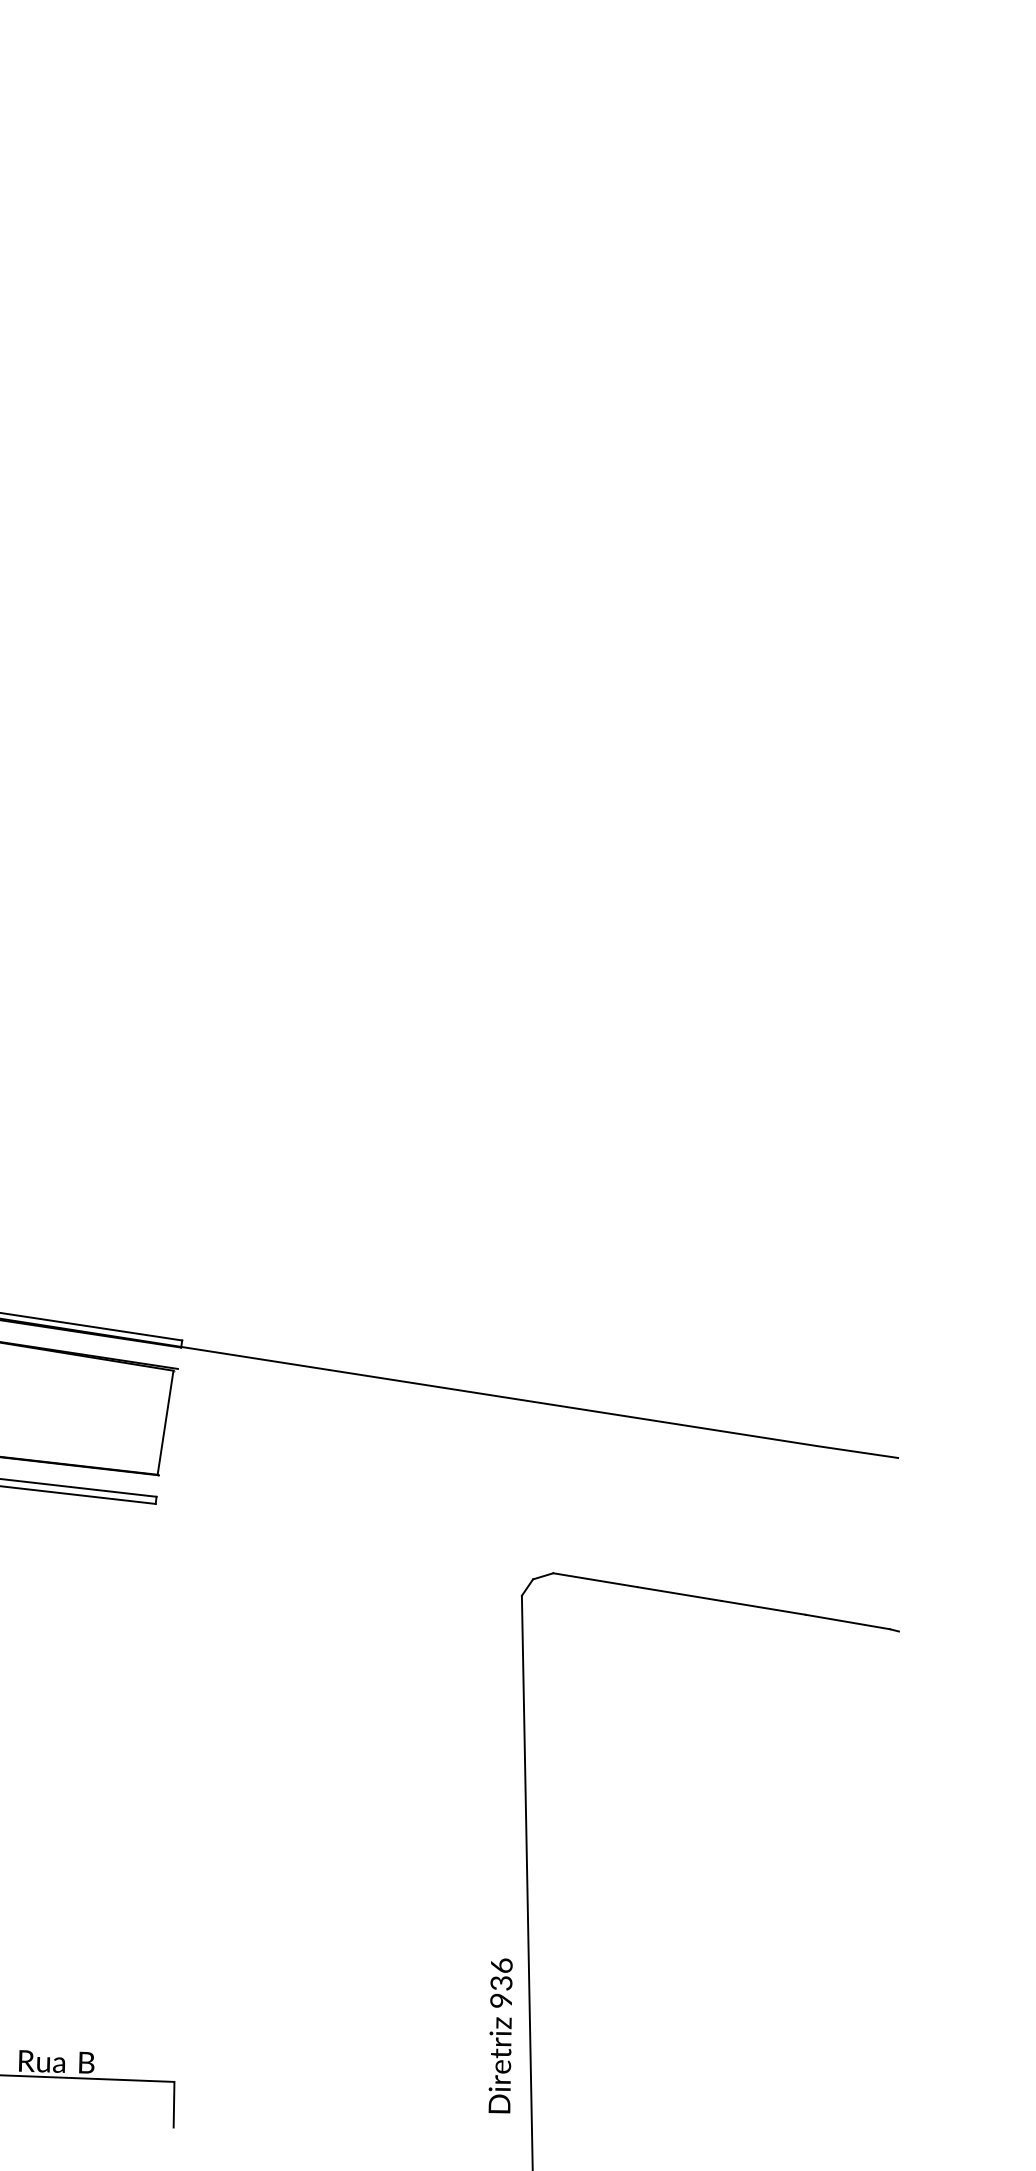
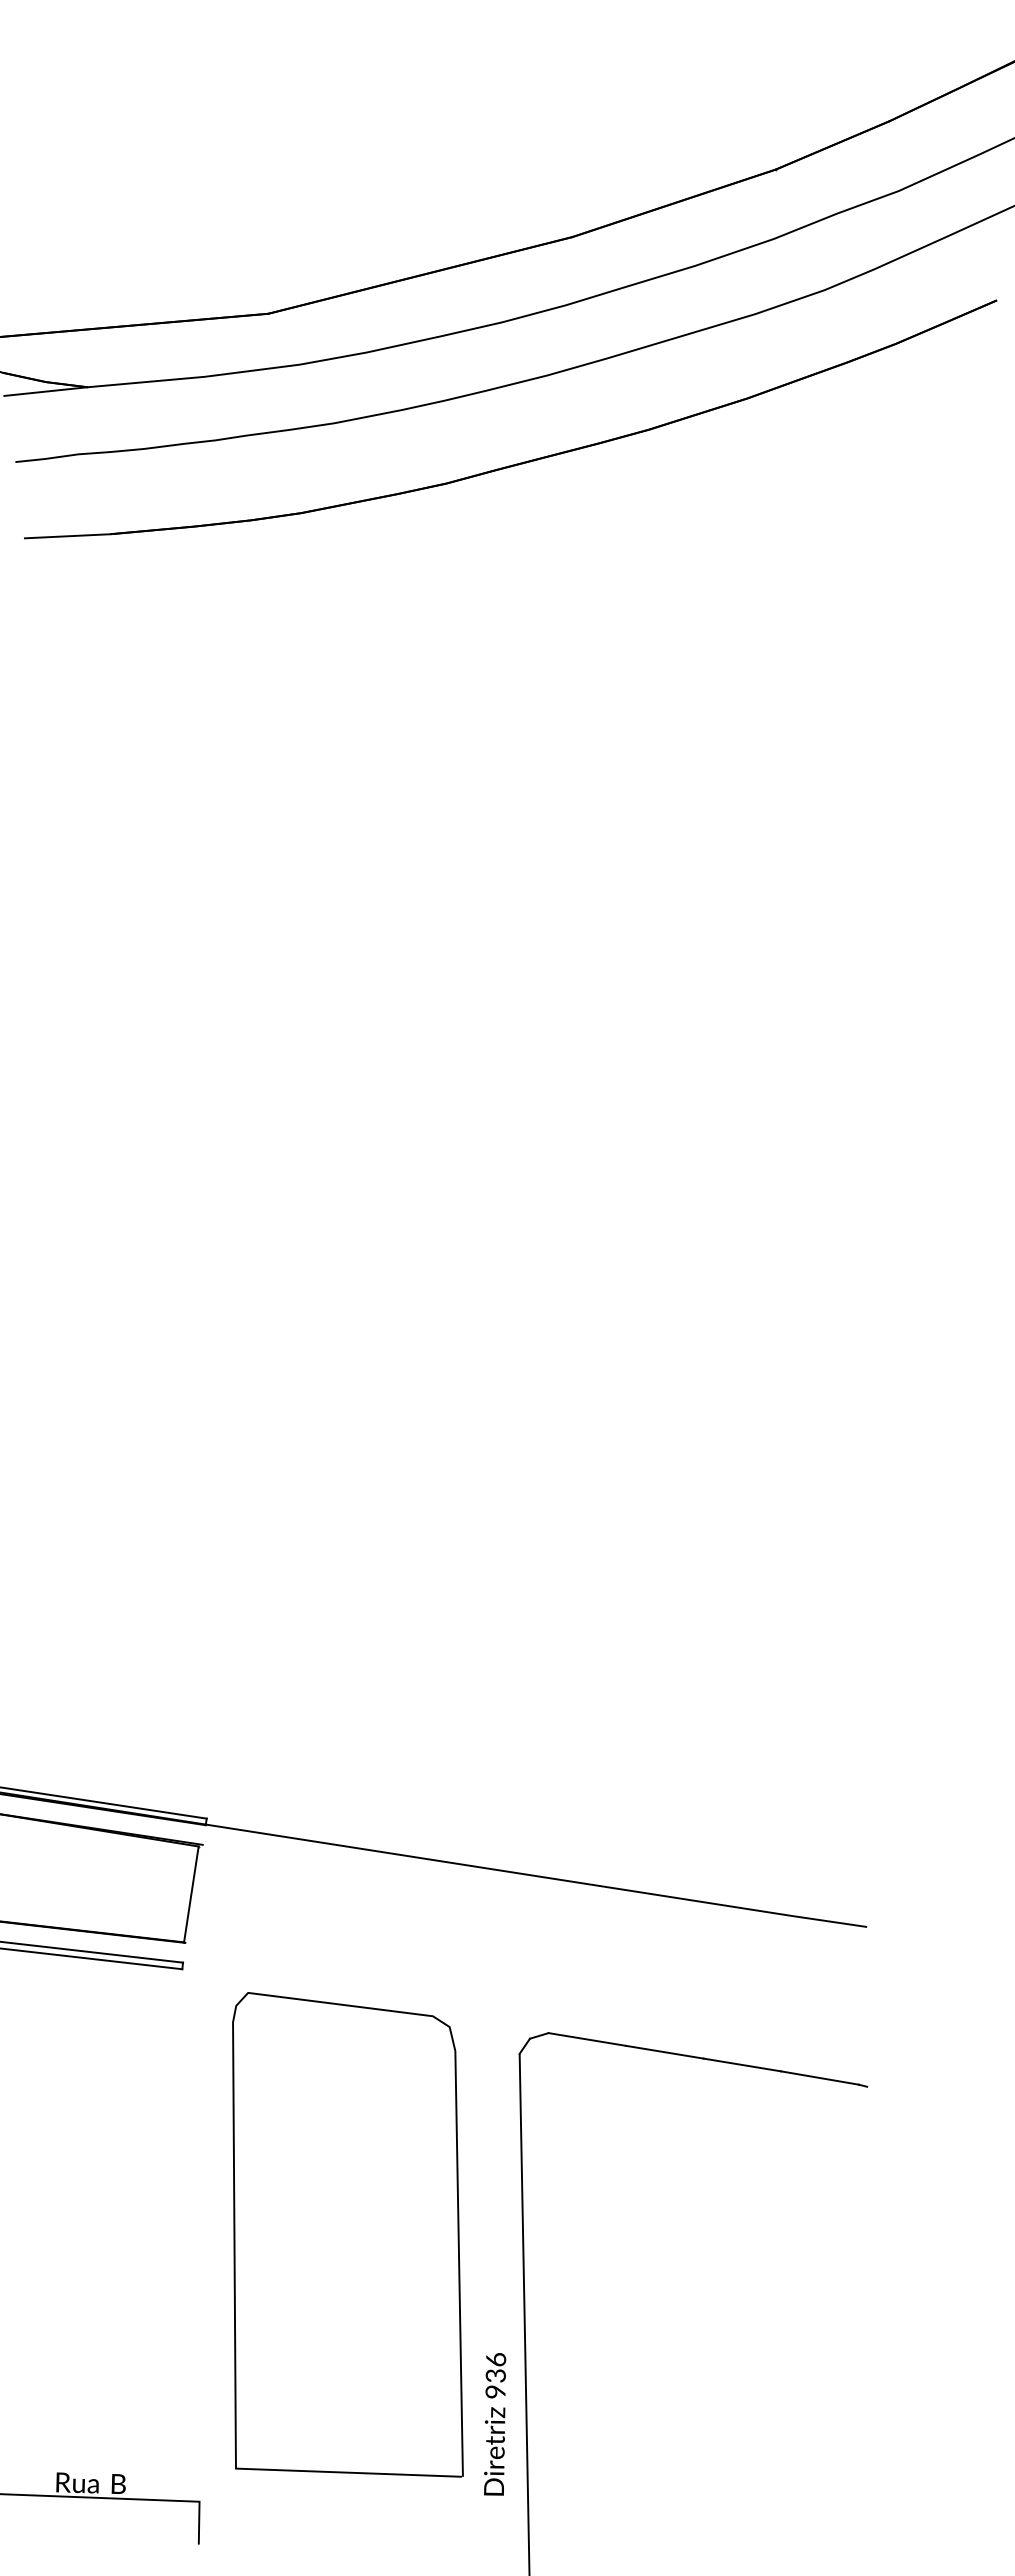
curve: (454, 1791) -> (457, 2234), added
text: (501, 2036) -> (495, 2424), moved

